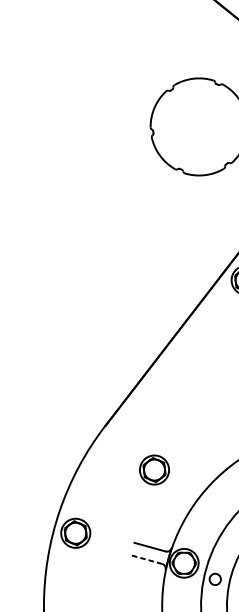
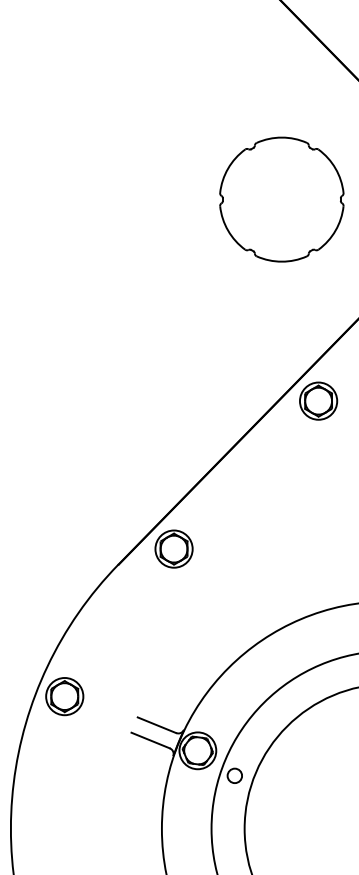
part: (154, 469) -> (173, 548), moved
line: (146, 559) -> (150, 740), dashed -> solid

